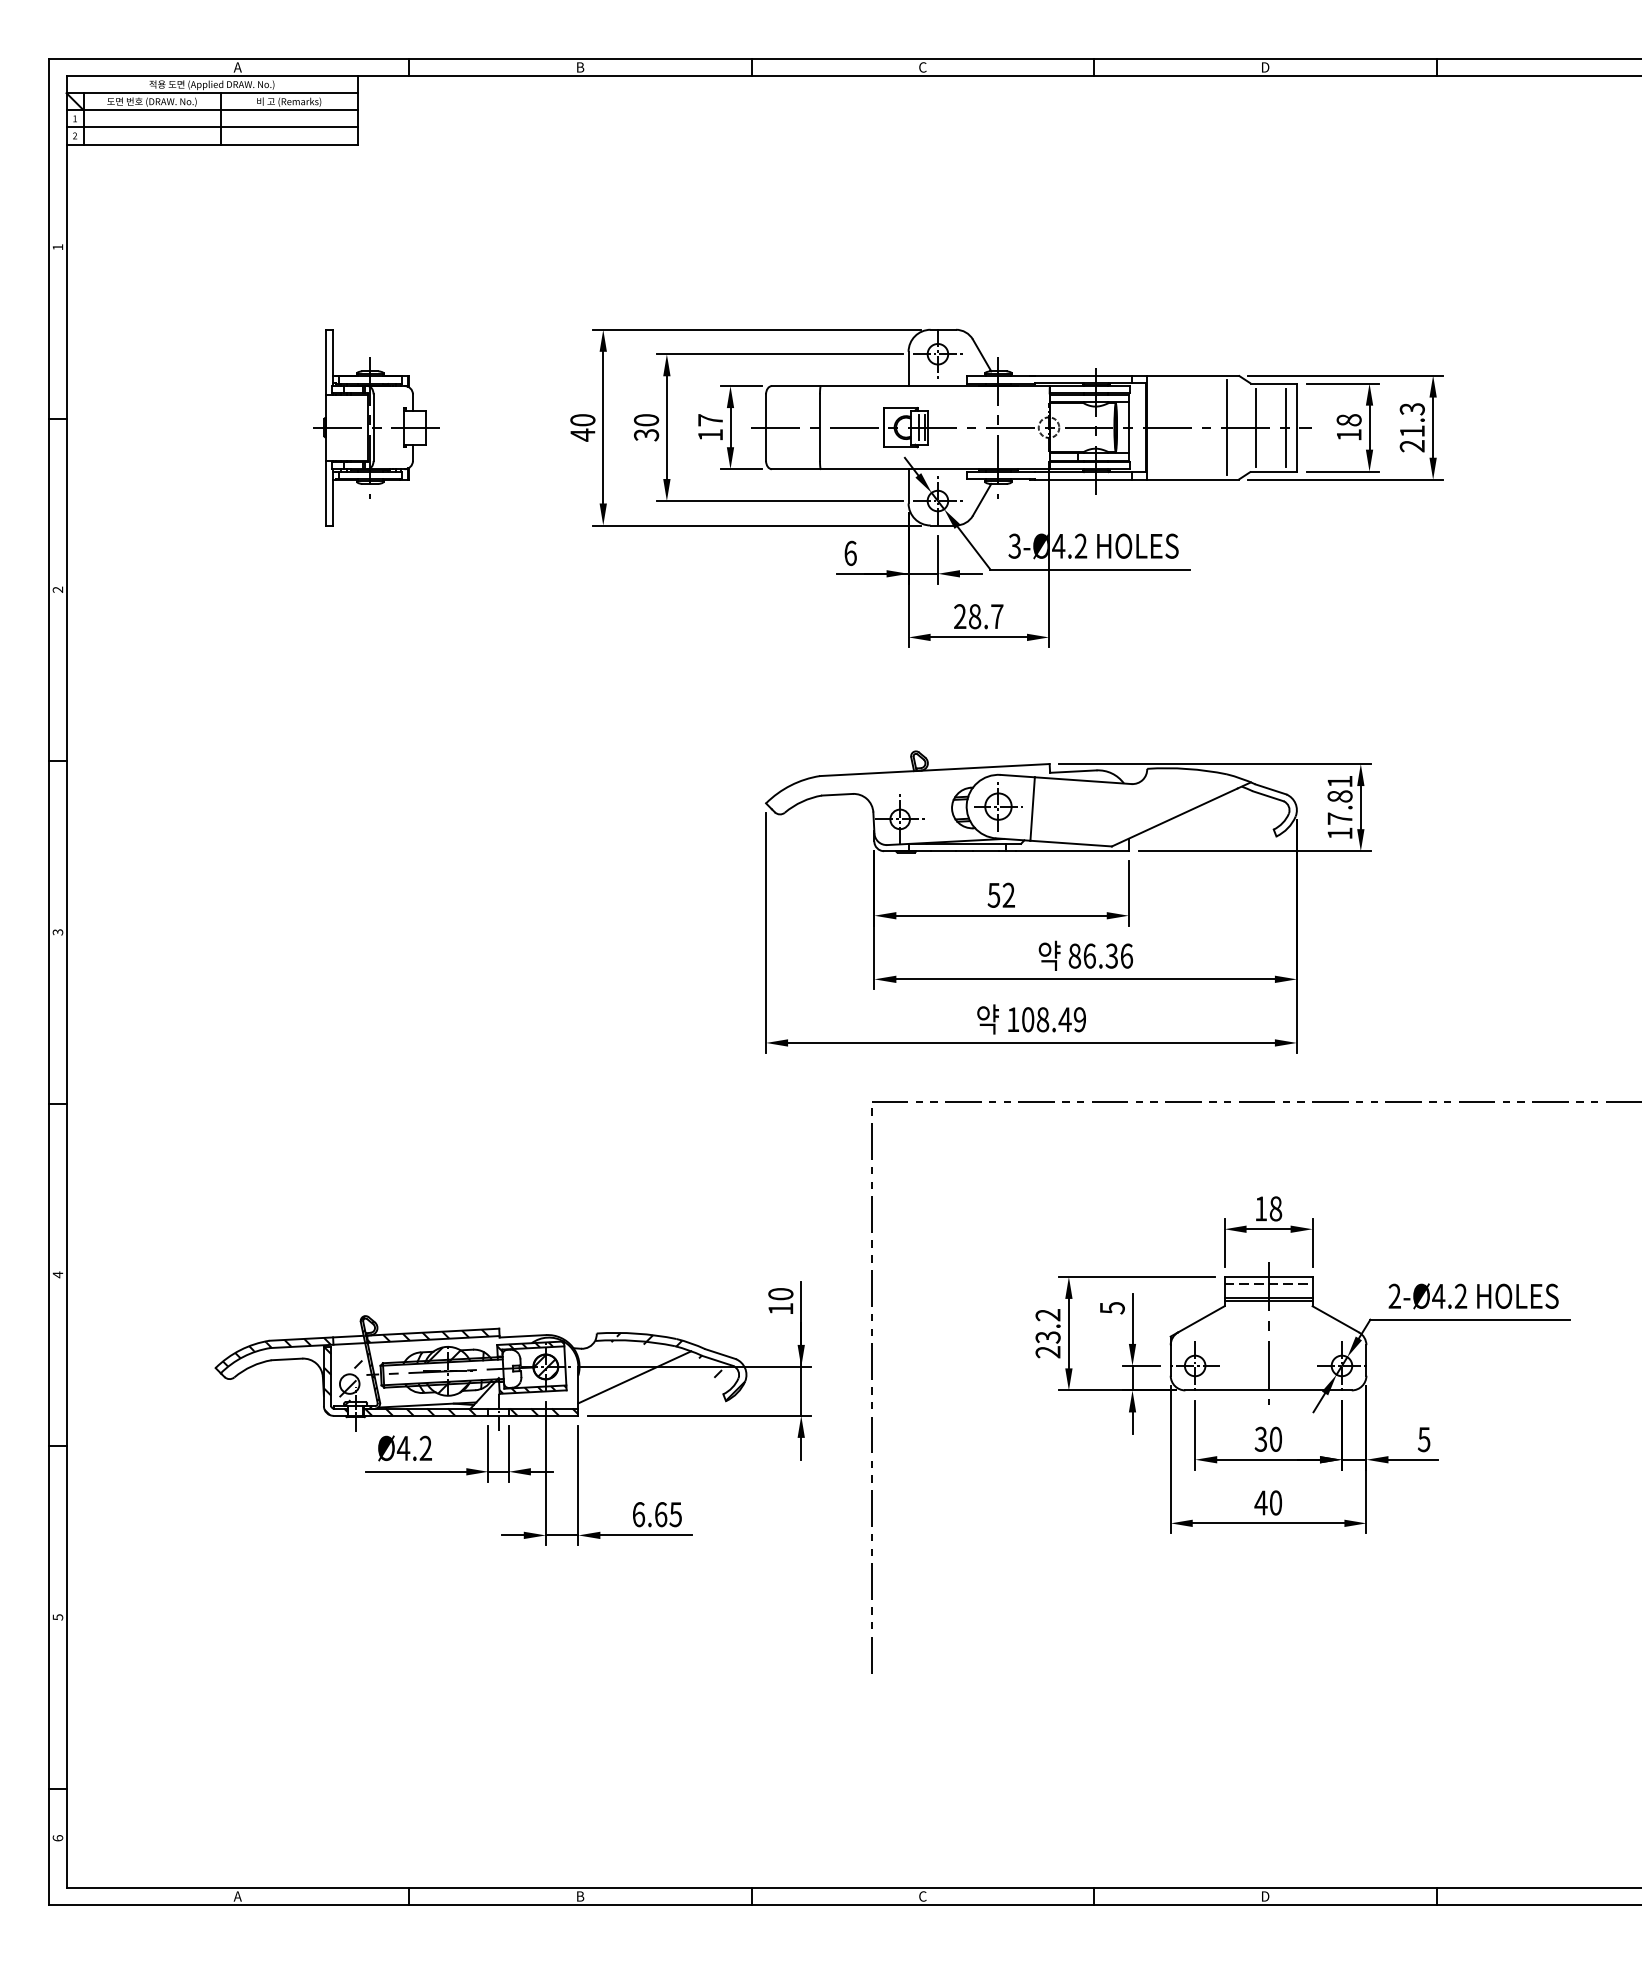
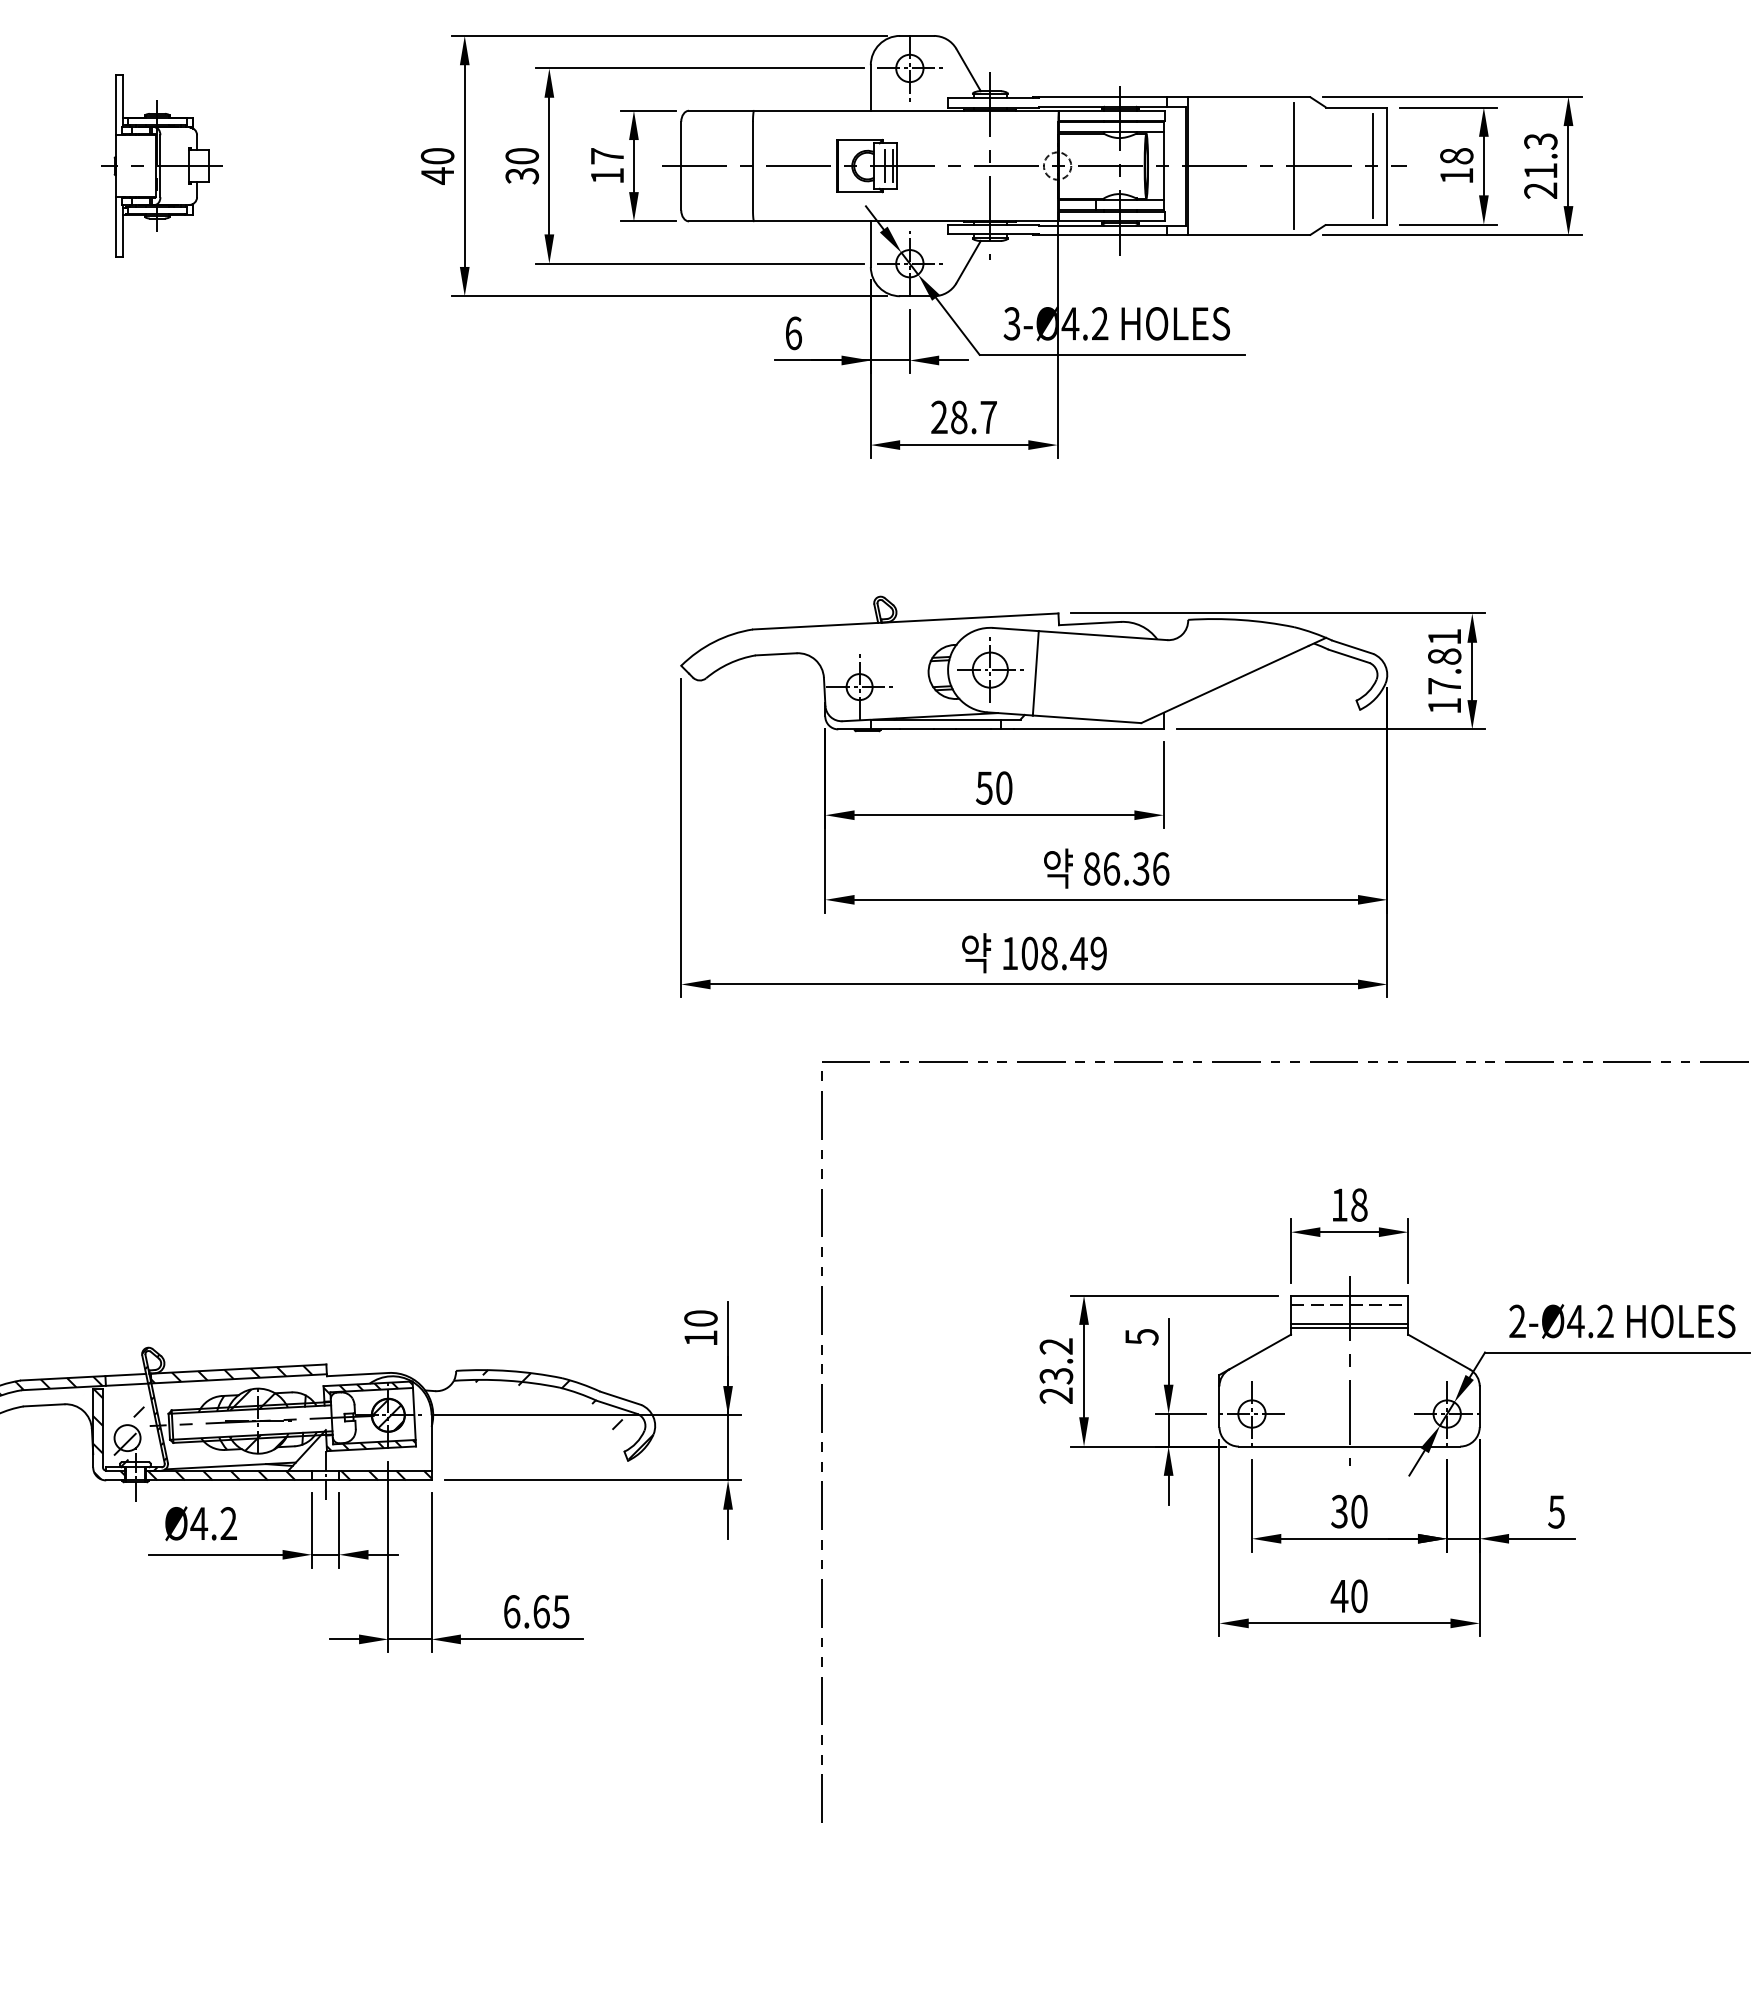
part: (376, 427) -> (163, 165), size x0.7
line: (1255, 427) -> (1332, 165), removed
text: (1008, 894) -> (1003, 786), 52 -> 50
line: (634, 1377) -> (506, 1429), removed

